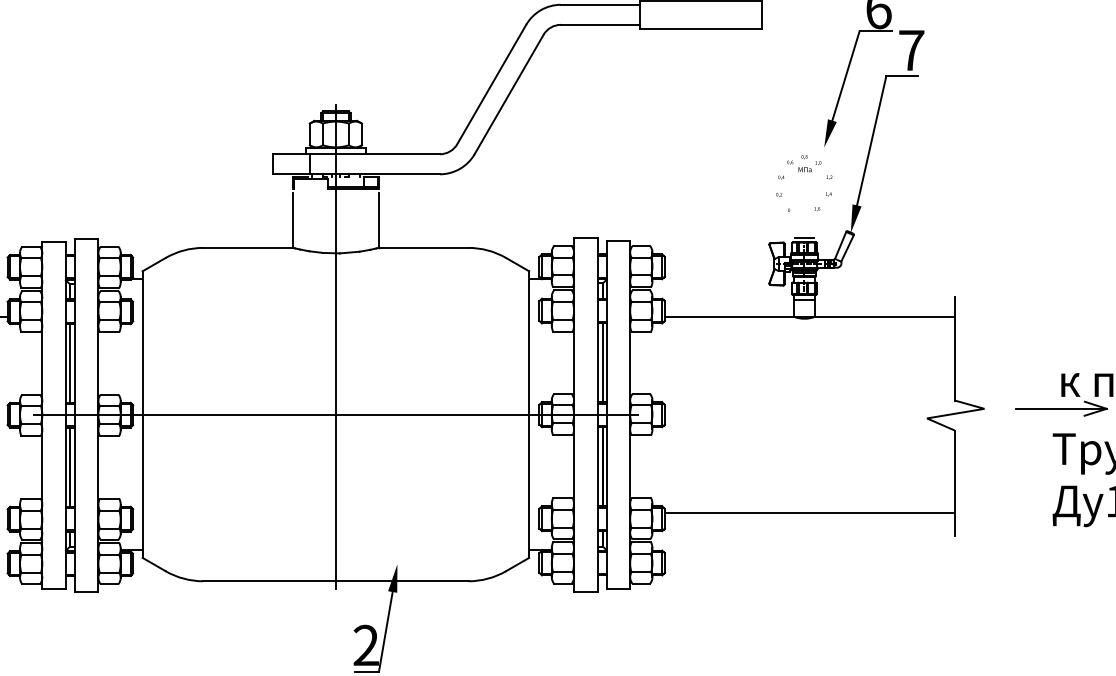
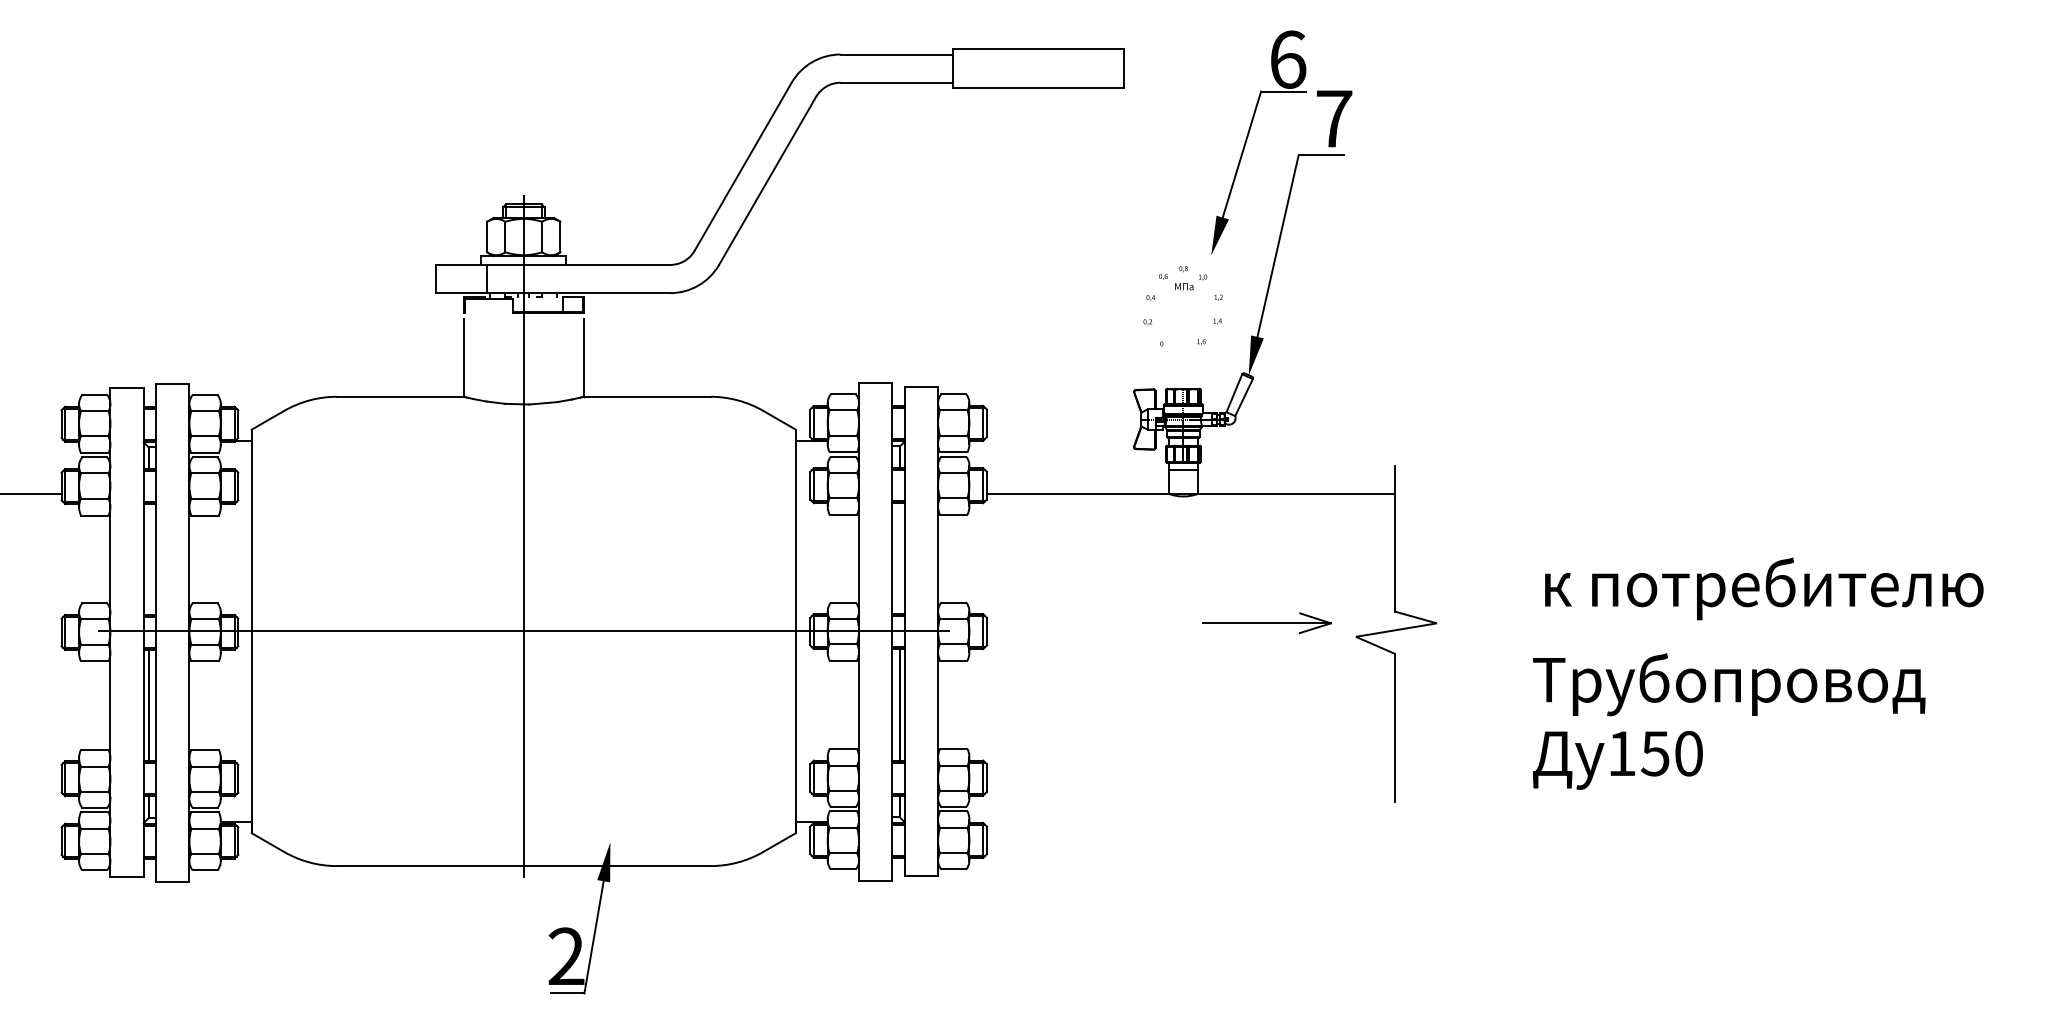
line: (804, 238) -> (1183, 383), removed
line: (69, 362) -> (148, 558), removed
line: (602, 362) -> (899, 558), removed
part: (1060, 408) -> (1266, 623), moved
line: (808, 512) -> (1189, 769), removed

